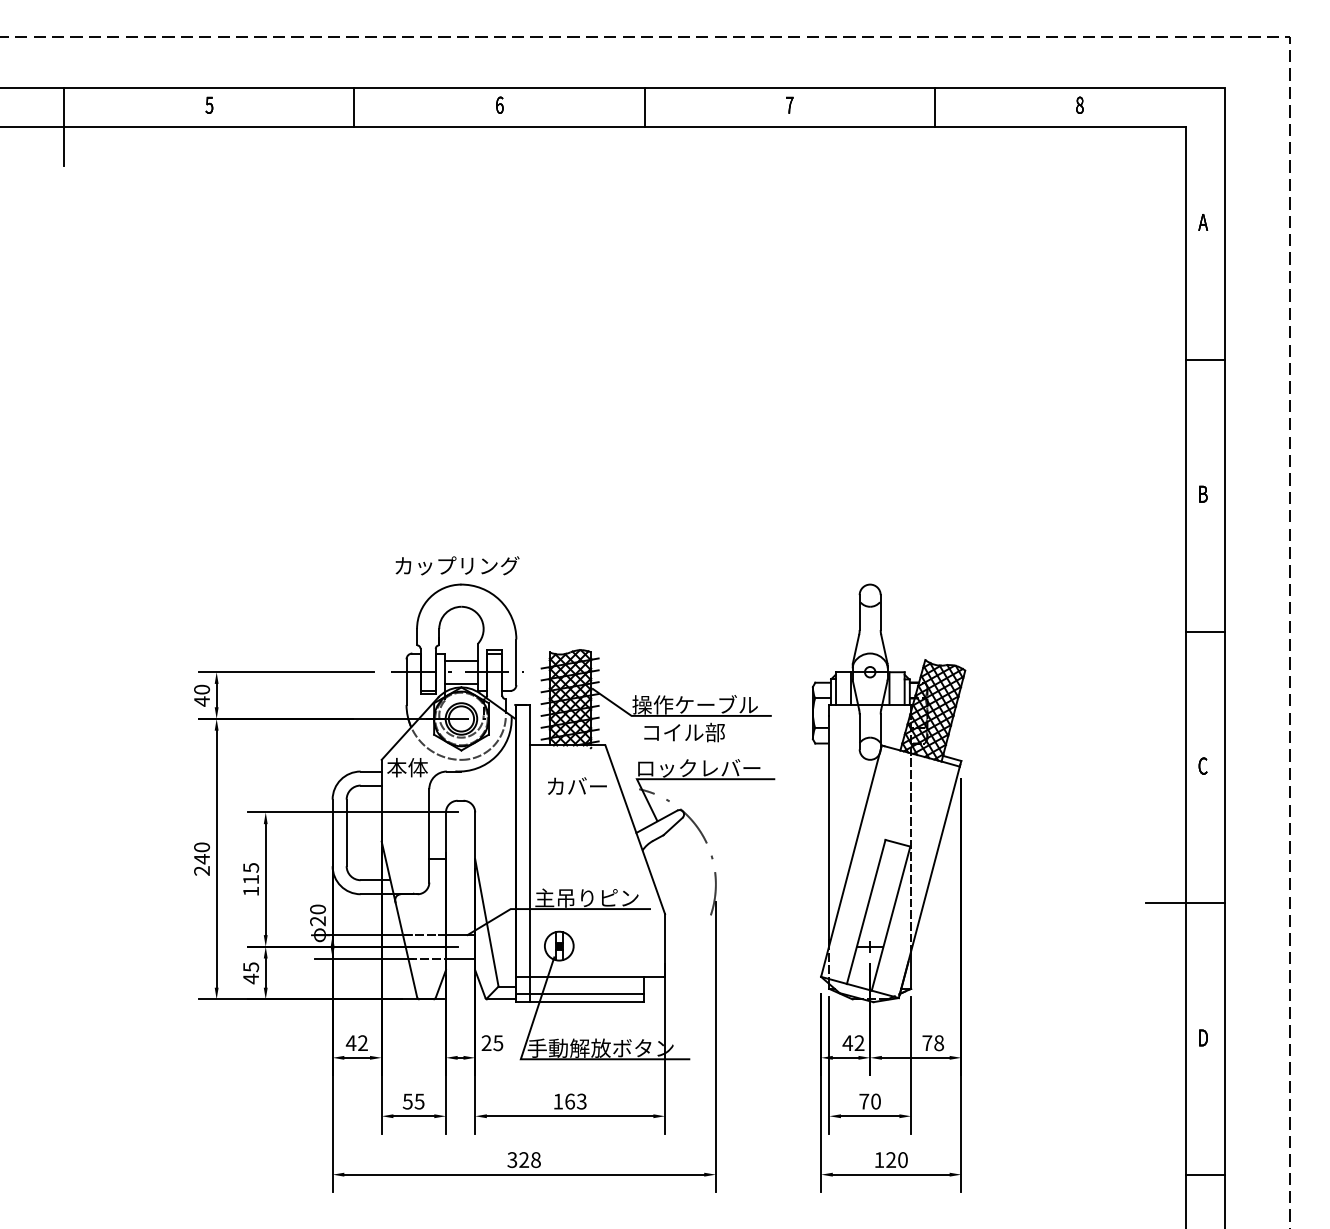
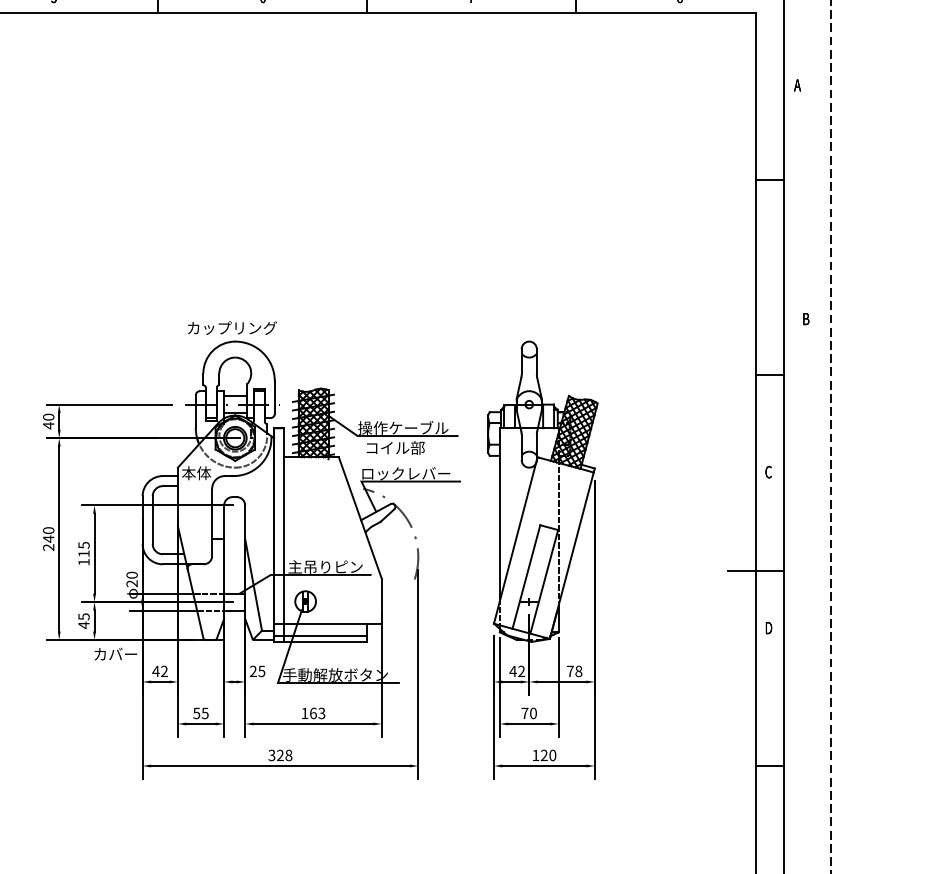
text: (1203, 222) -> (797, 85), moved
text: (1203, 493) -> (806, 318), moved
text: (577, 785) -> (115, 653), moved
text: (1203, 1037) -> (768, 627), moved

